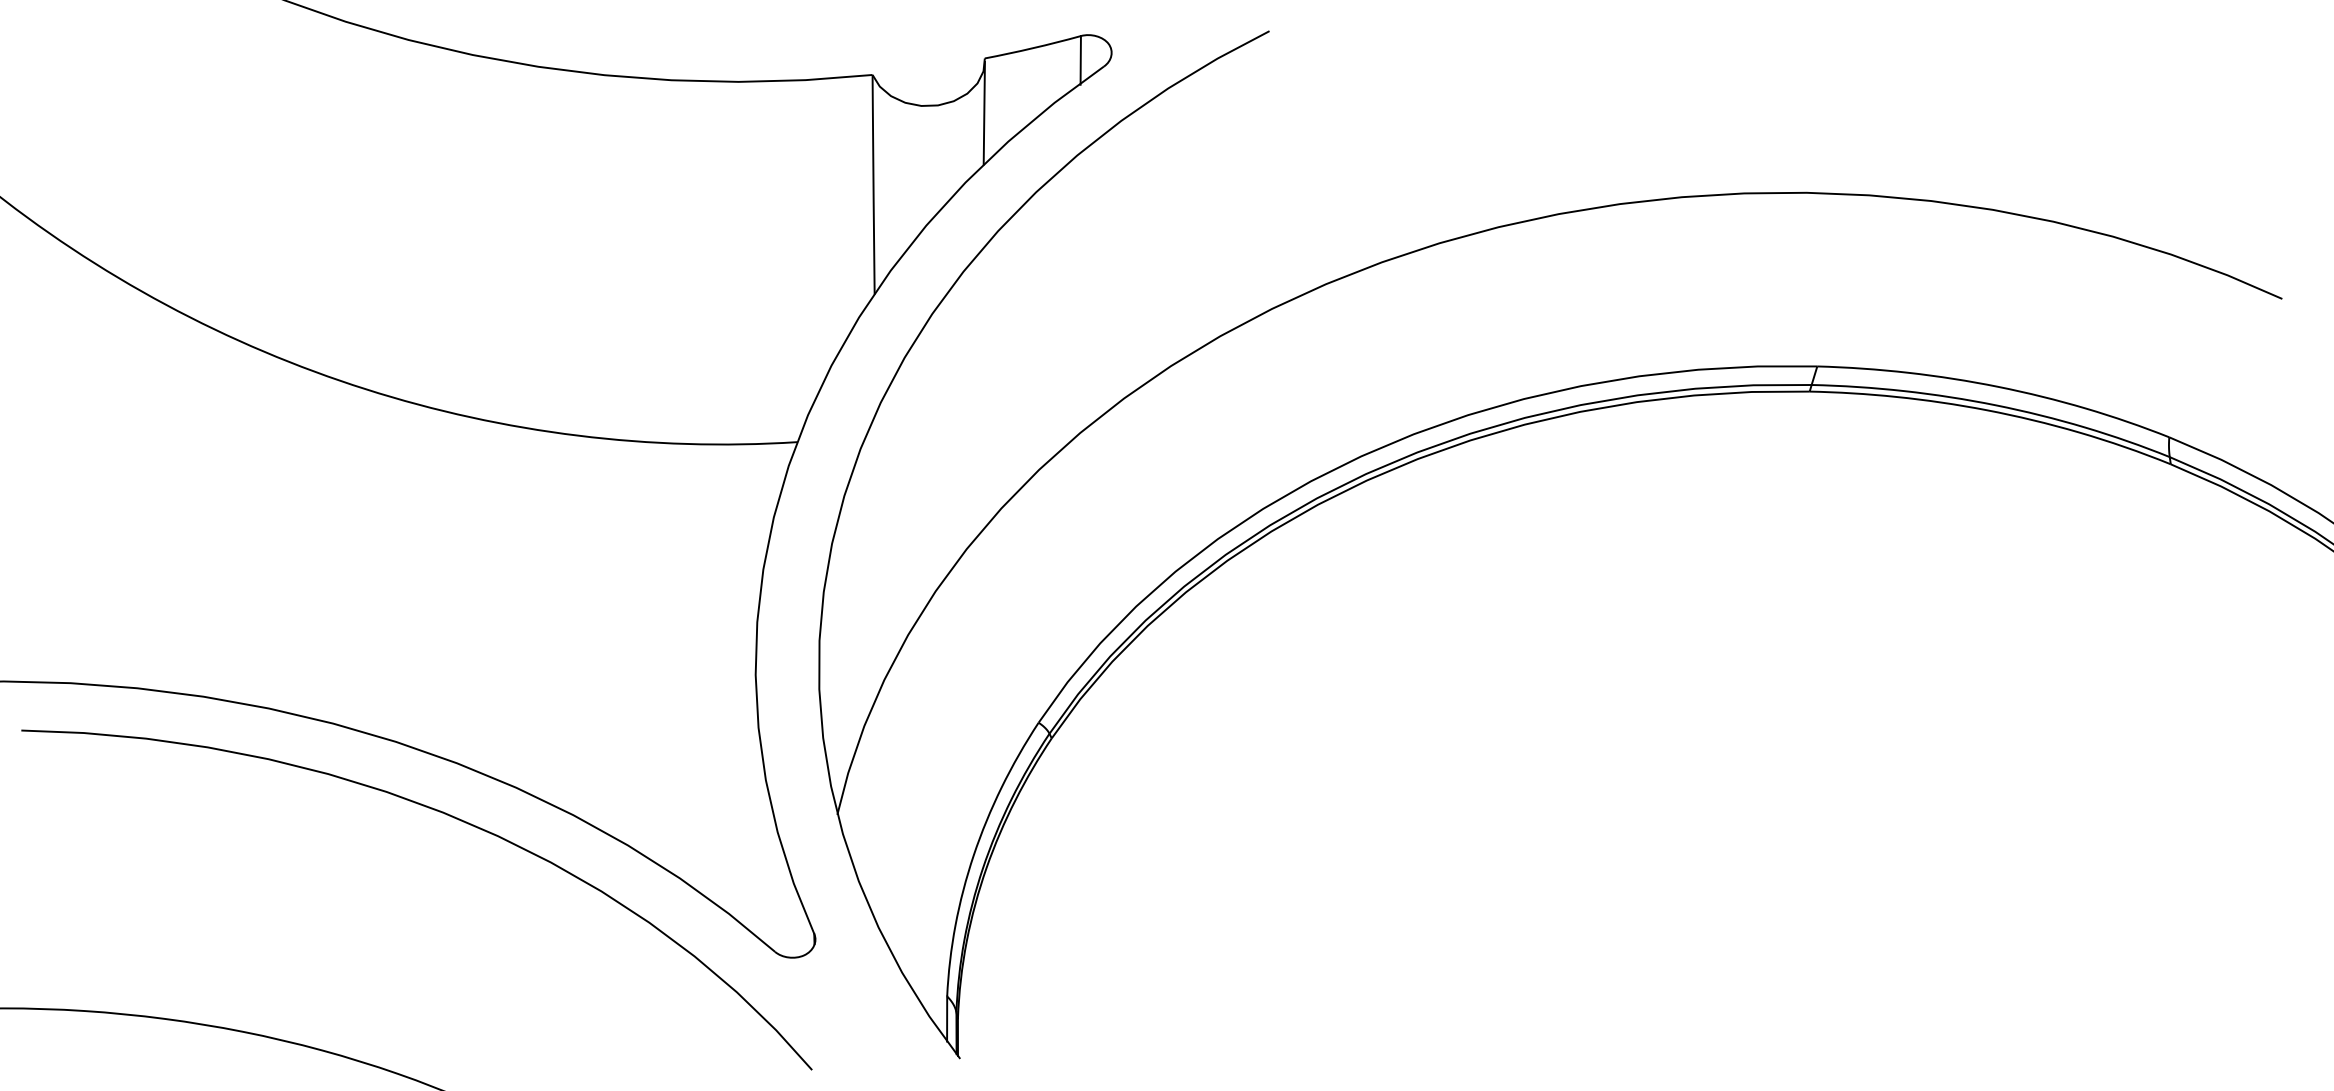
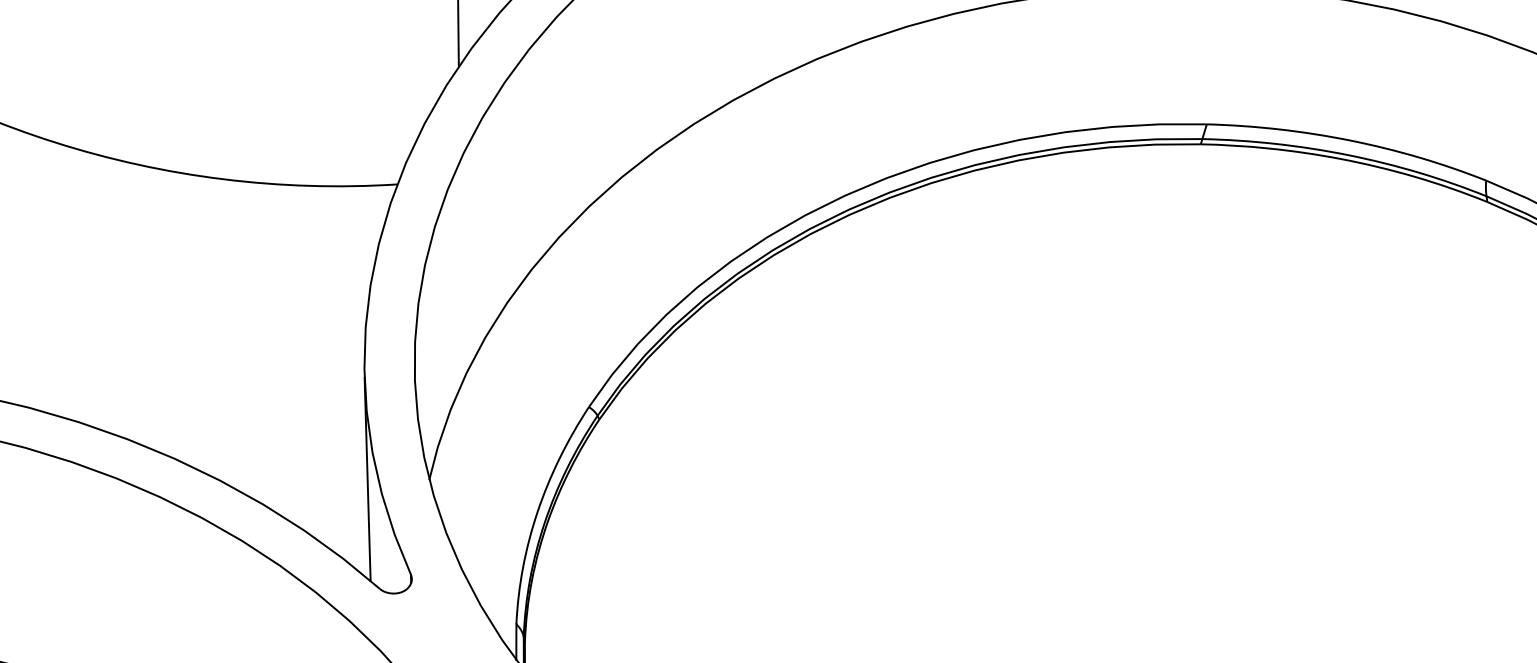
line: (759, 813) -> (367, 479), added

